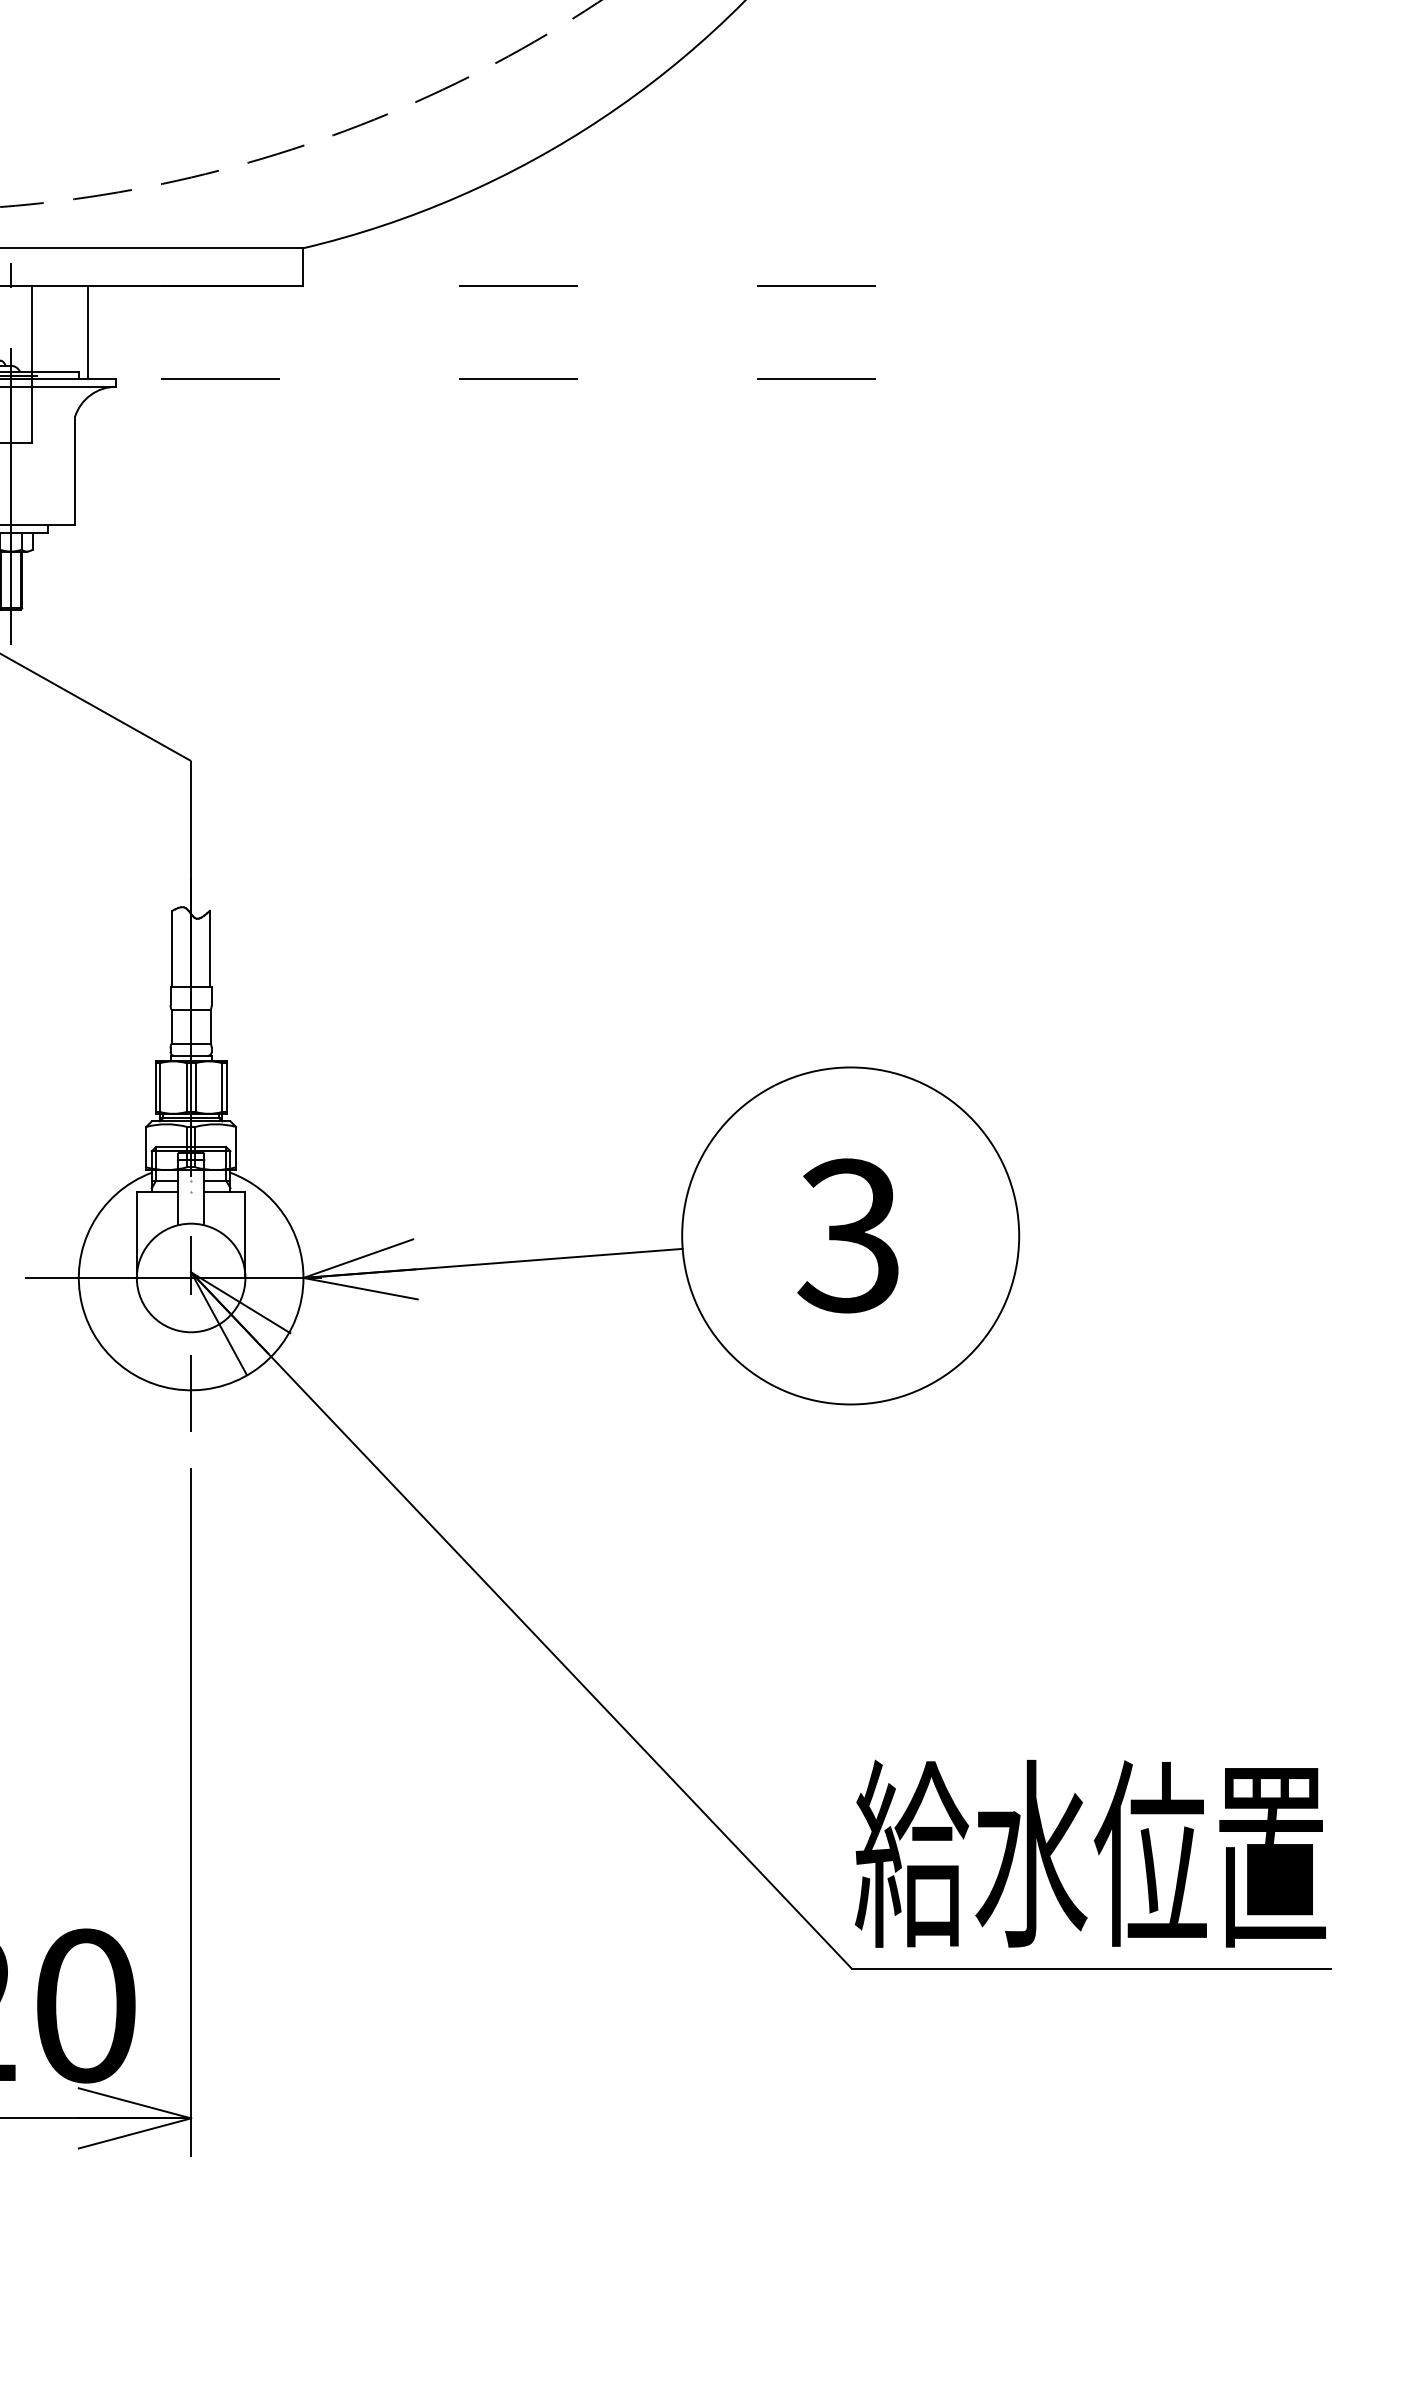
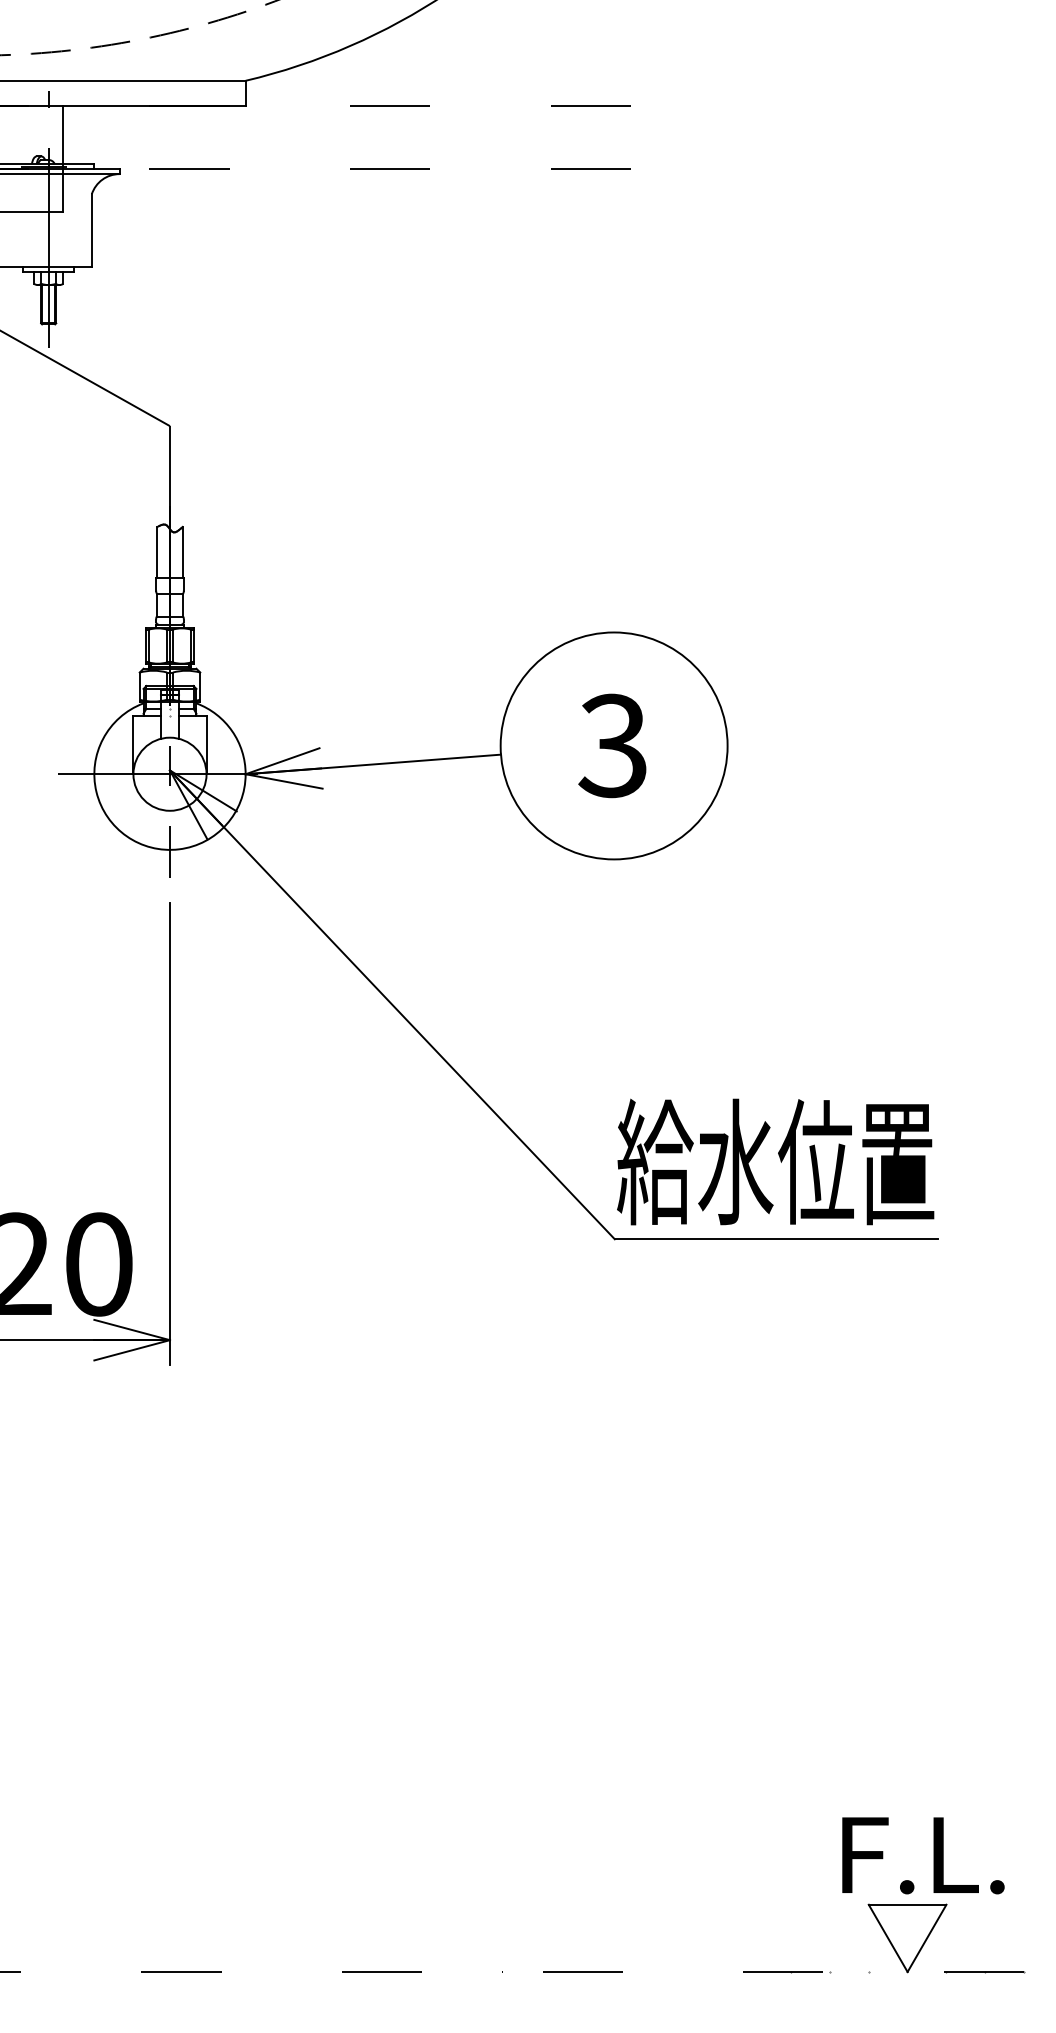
line: (87, 332) -> (100, 137), removed

